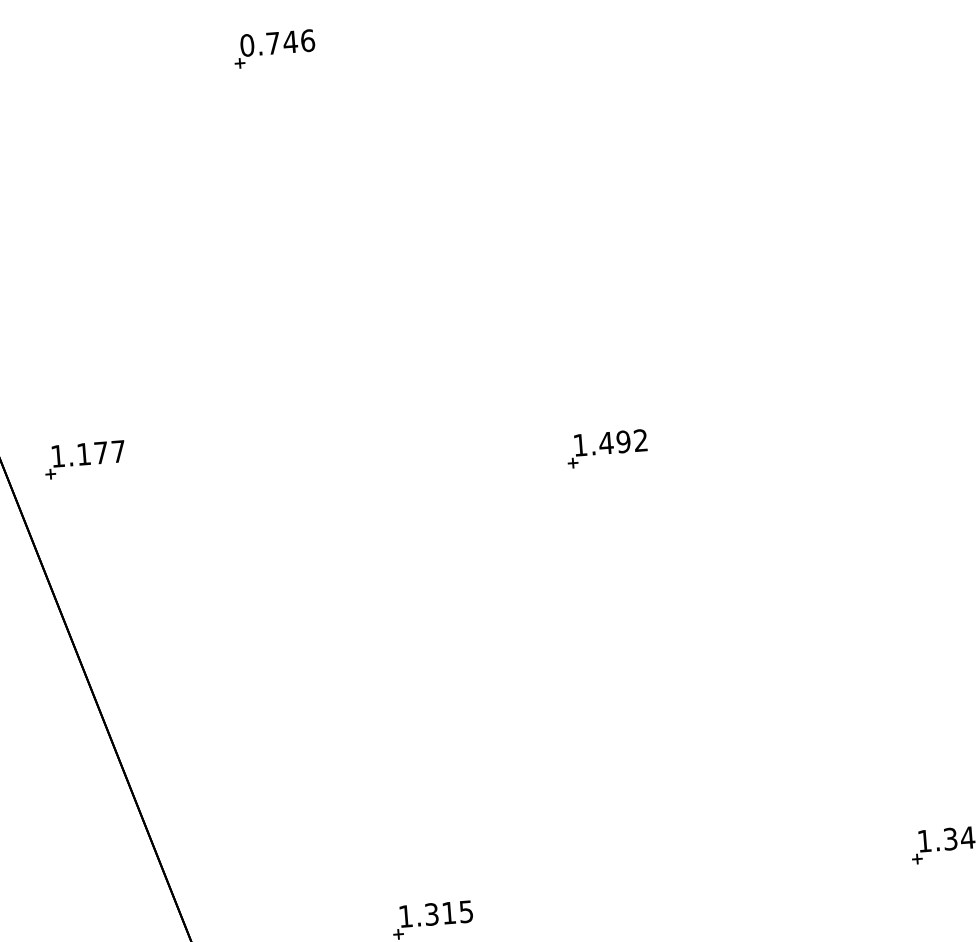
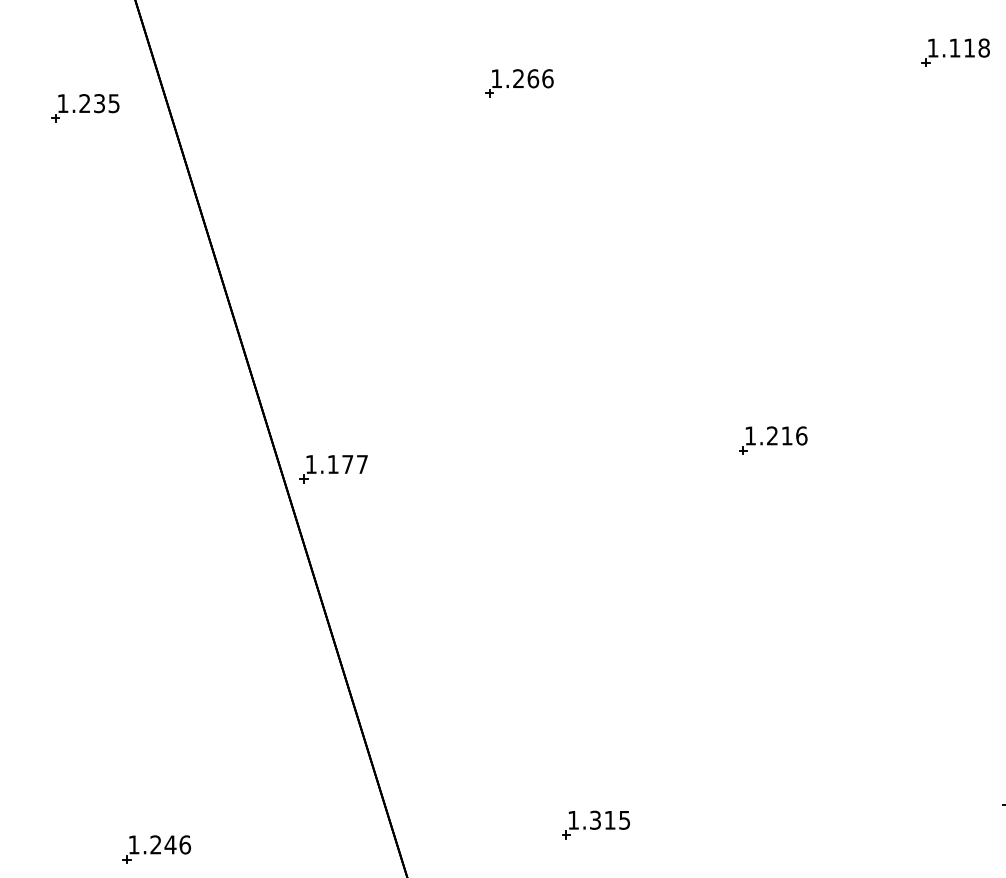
text: (269, 43) -> (515, 78), 0.746 -> 1.266
text: (622, 441) -> (786, 435), 1.492 -> 1.216
part: (84, 460) -> (333, 469), moved

